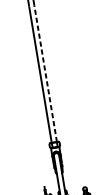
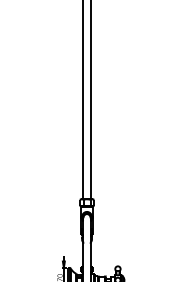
line: (45, 73) -> (90, 104), dashed -> solid

